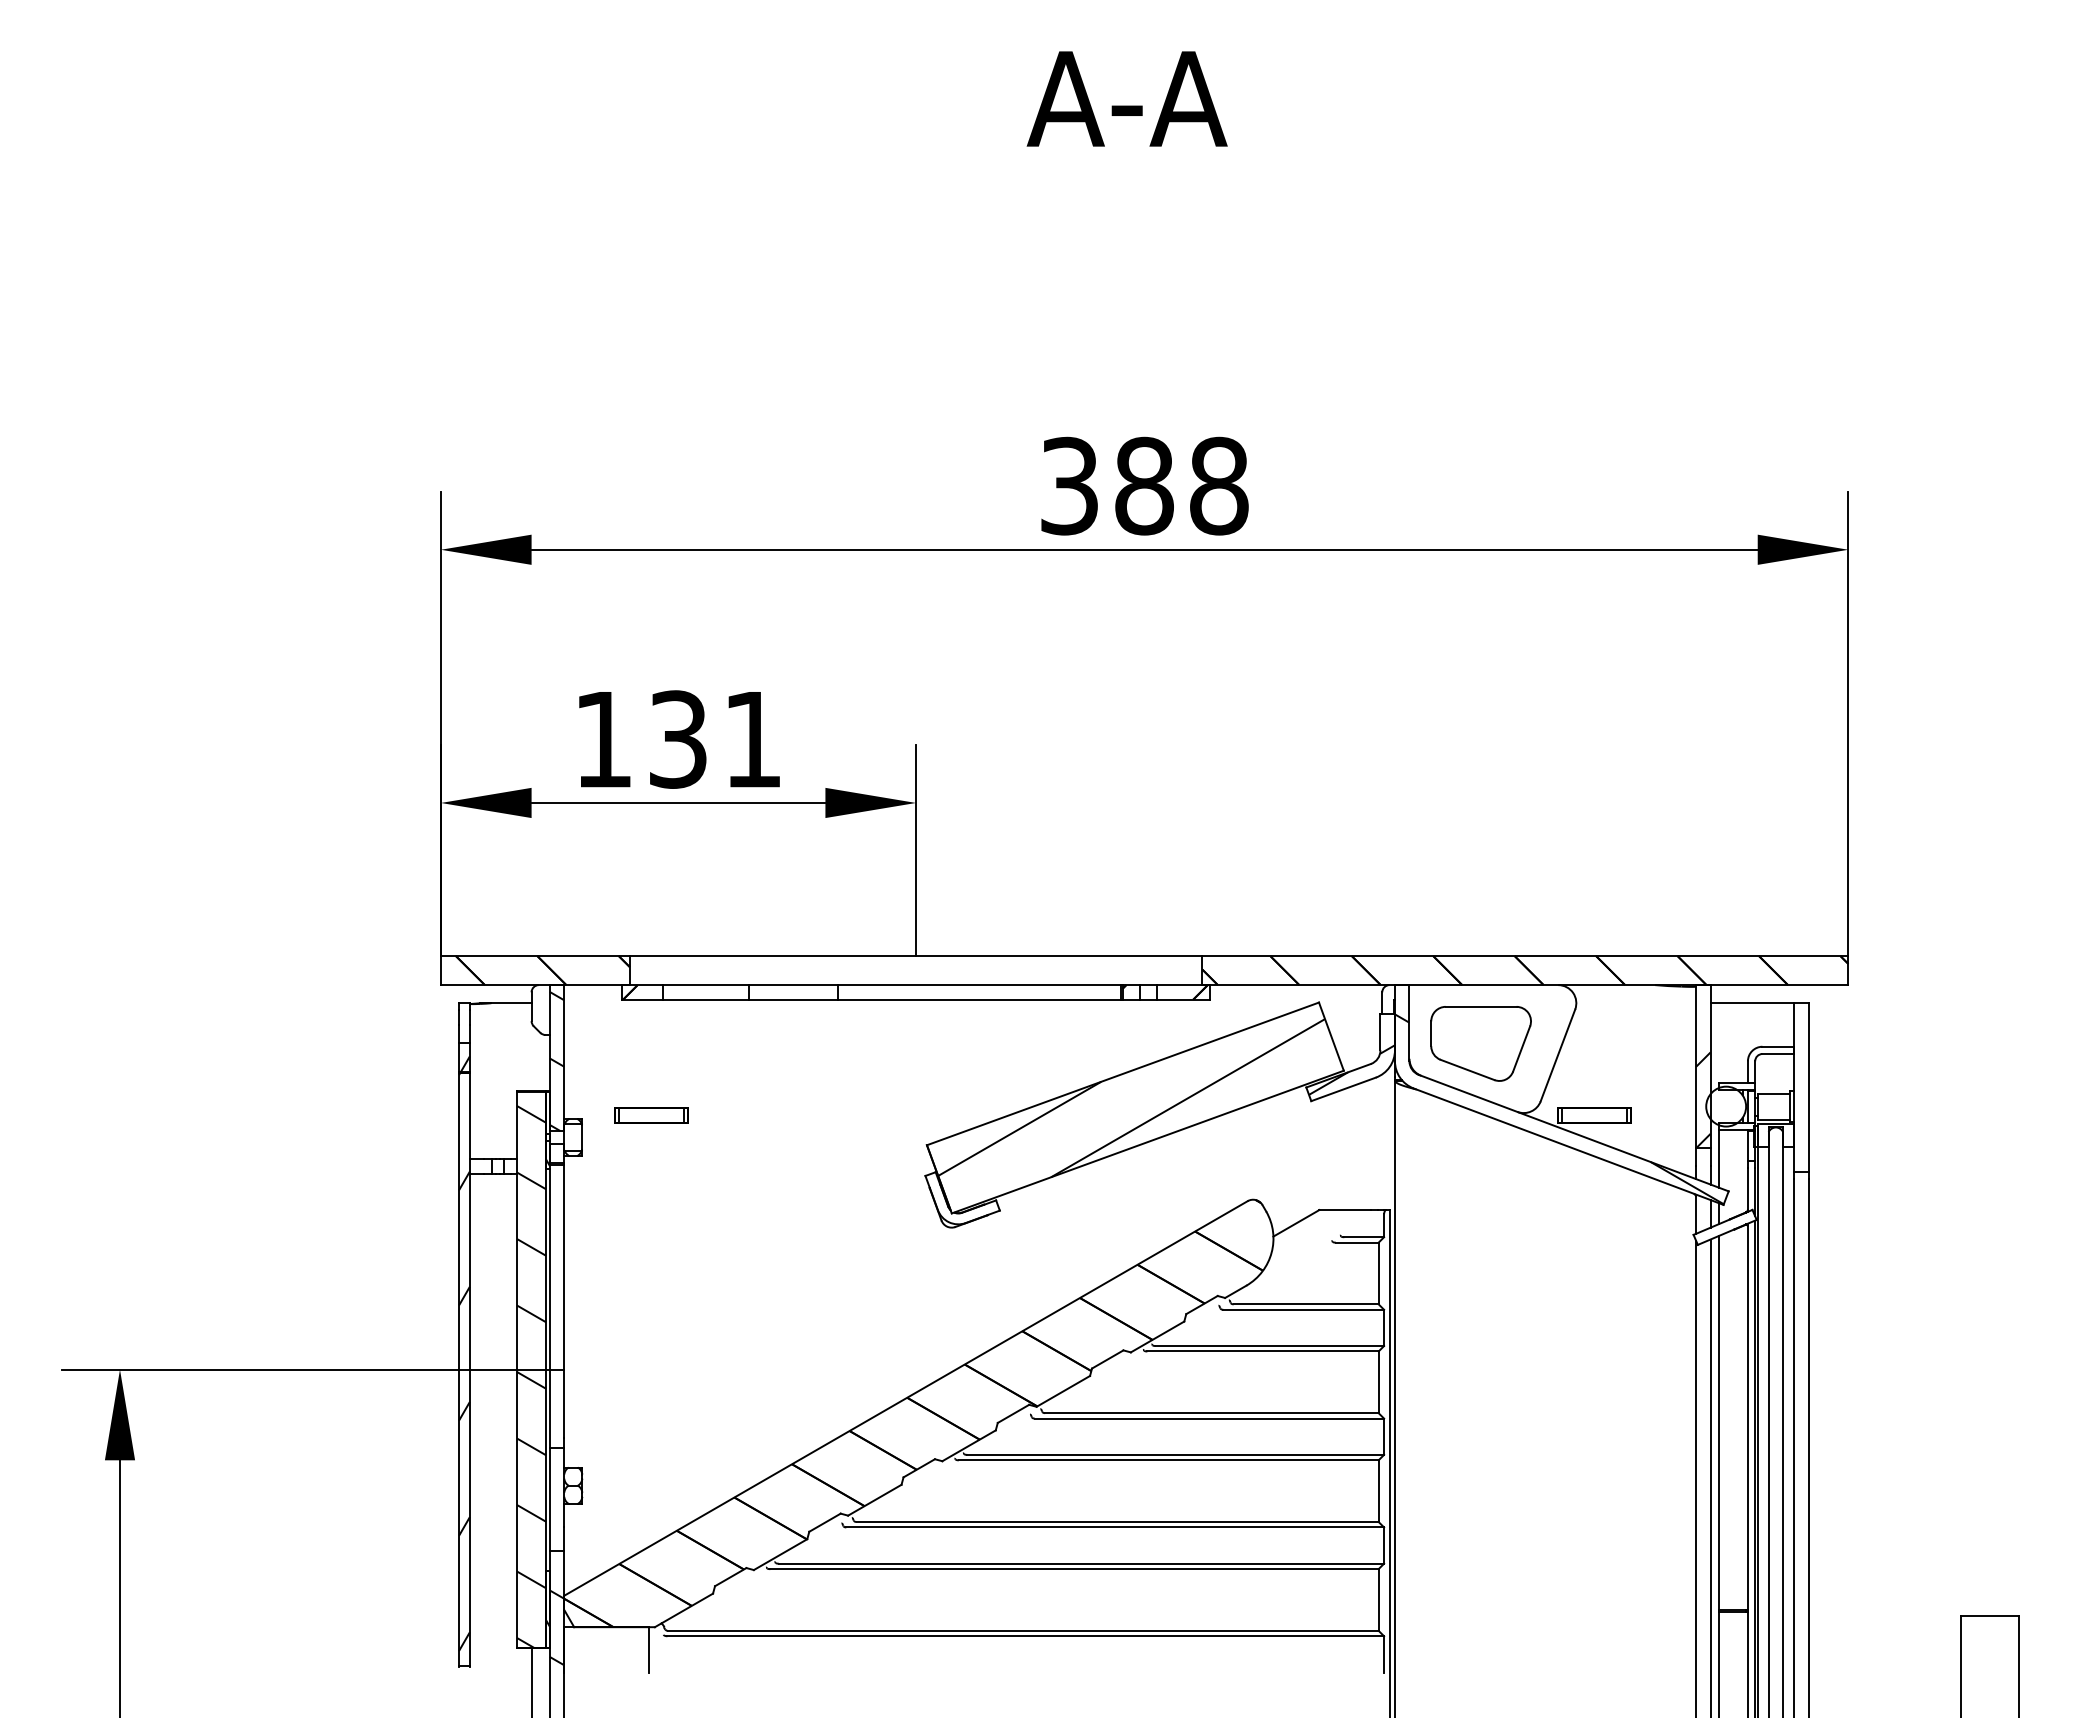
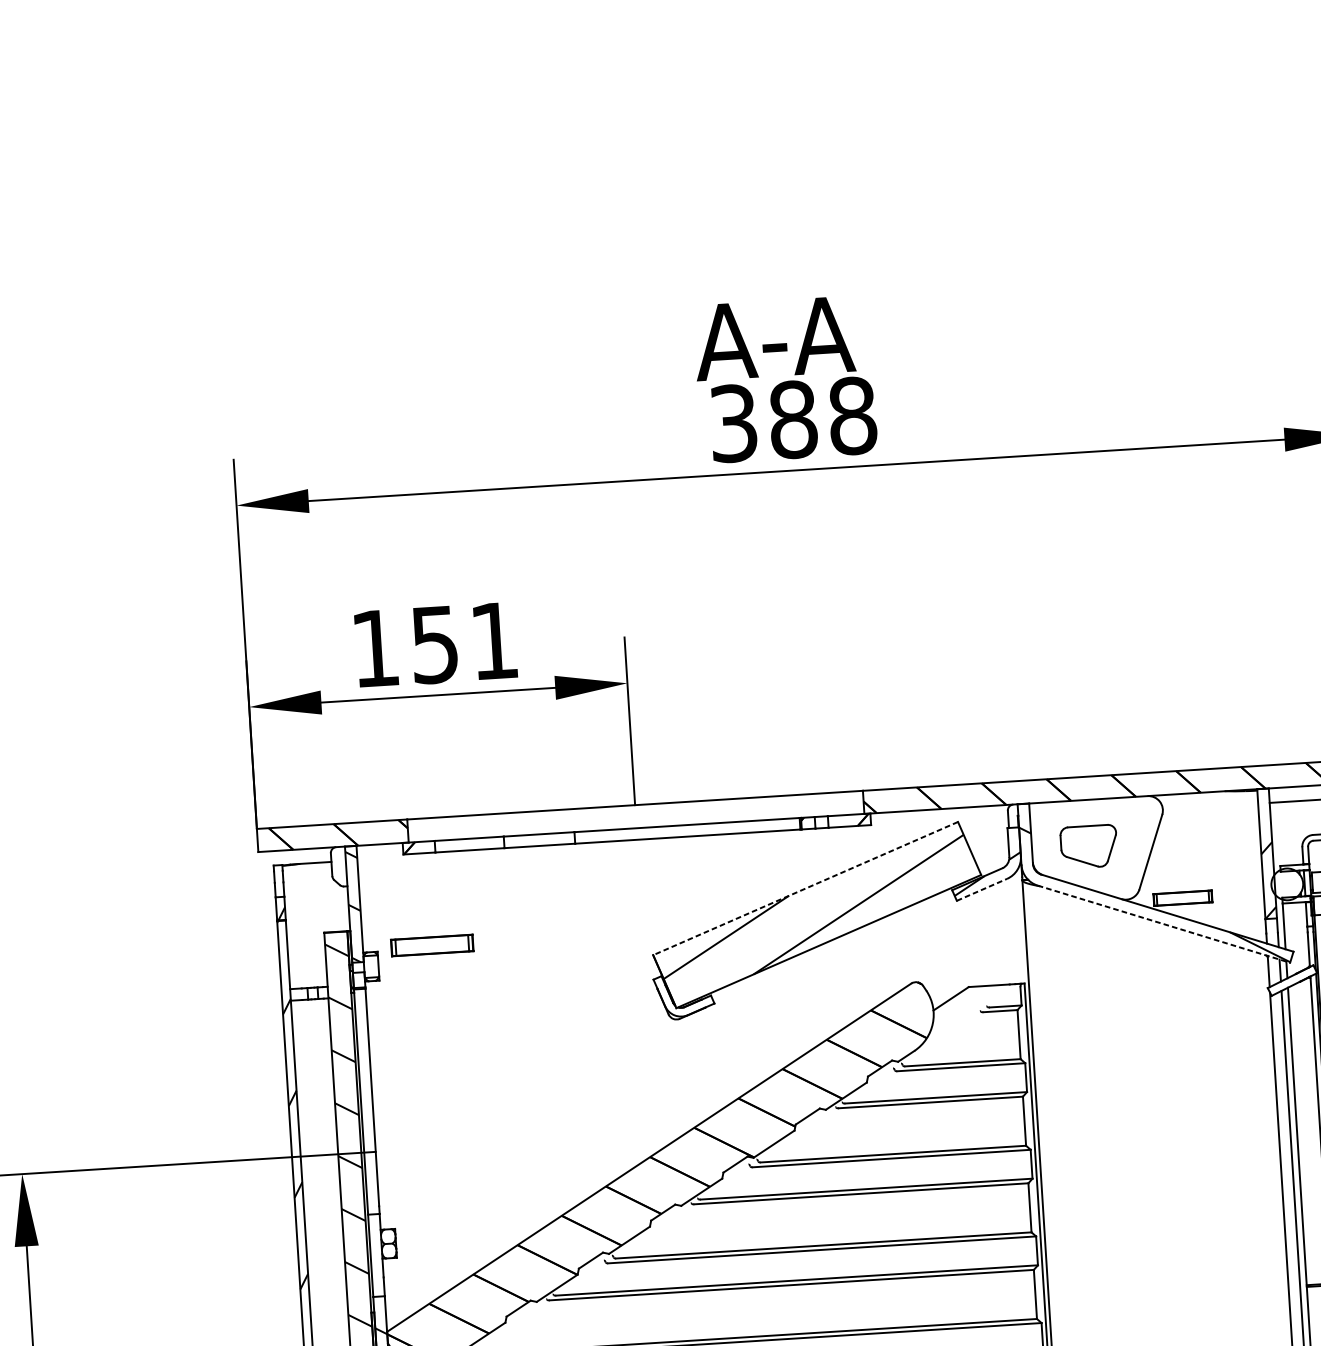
text: (1126, 98) -> (773, 338), moved
text: (678, 739) -> (435, 644), 131 -> 151
part: (1480, 1043) -> (1088, 846), size x0.7
line: (1123, 1073) -> (806, 888), solid -> dashed
line: (1344, 1089) -> (982, 889), solid -> dashed
part: (651, 1115) -> (432, 945), size x1.4
line: (1569, 1146) -> (1164, 923), solid -> dashed

